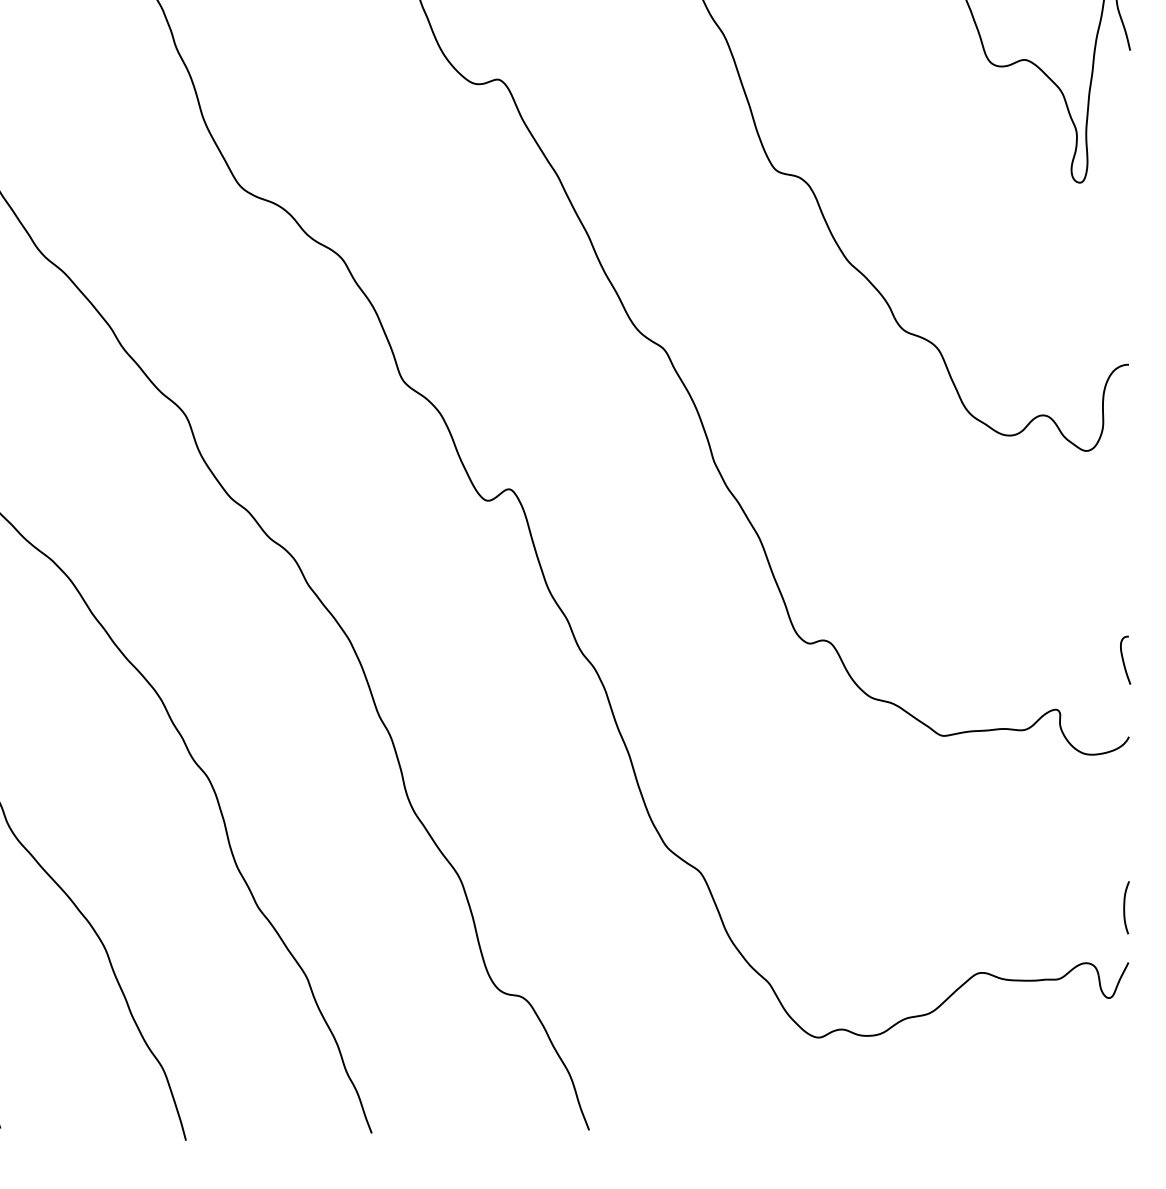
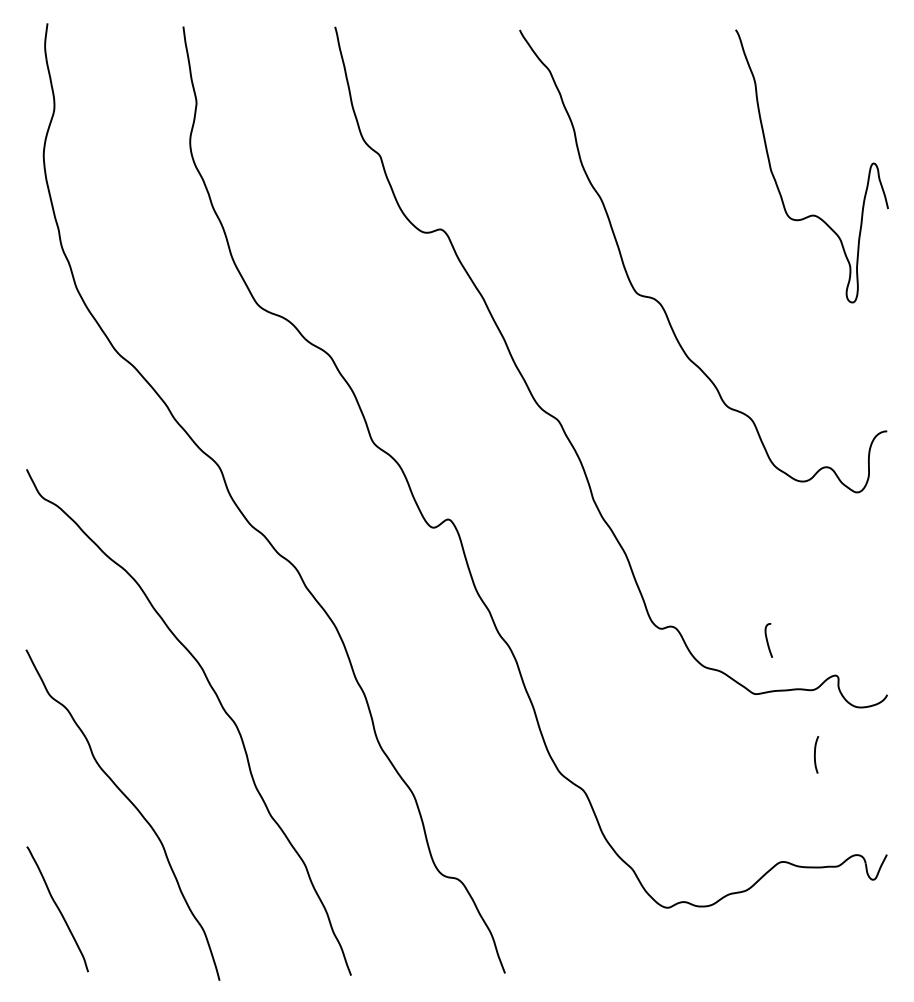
curve: (1123, 660) -> (767, 640), moved
curve: (1125, 907) -> (815, 754), moved

